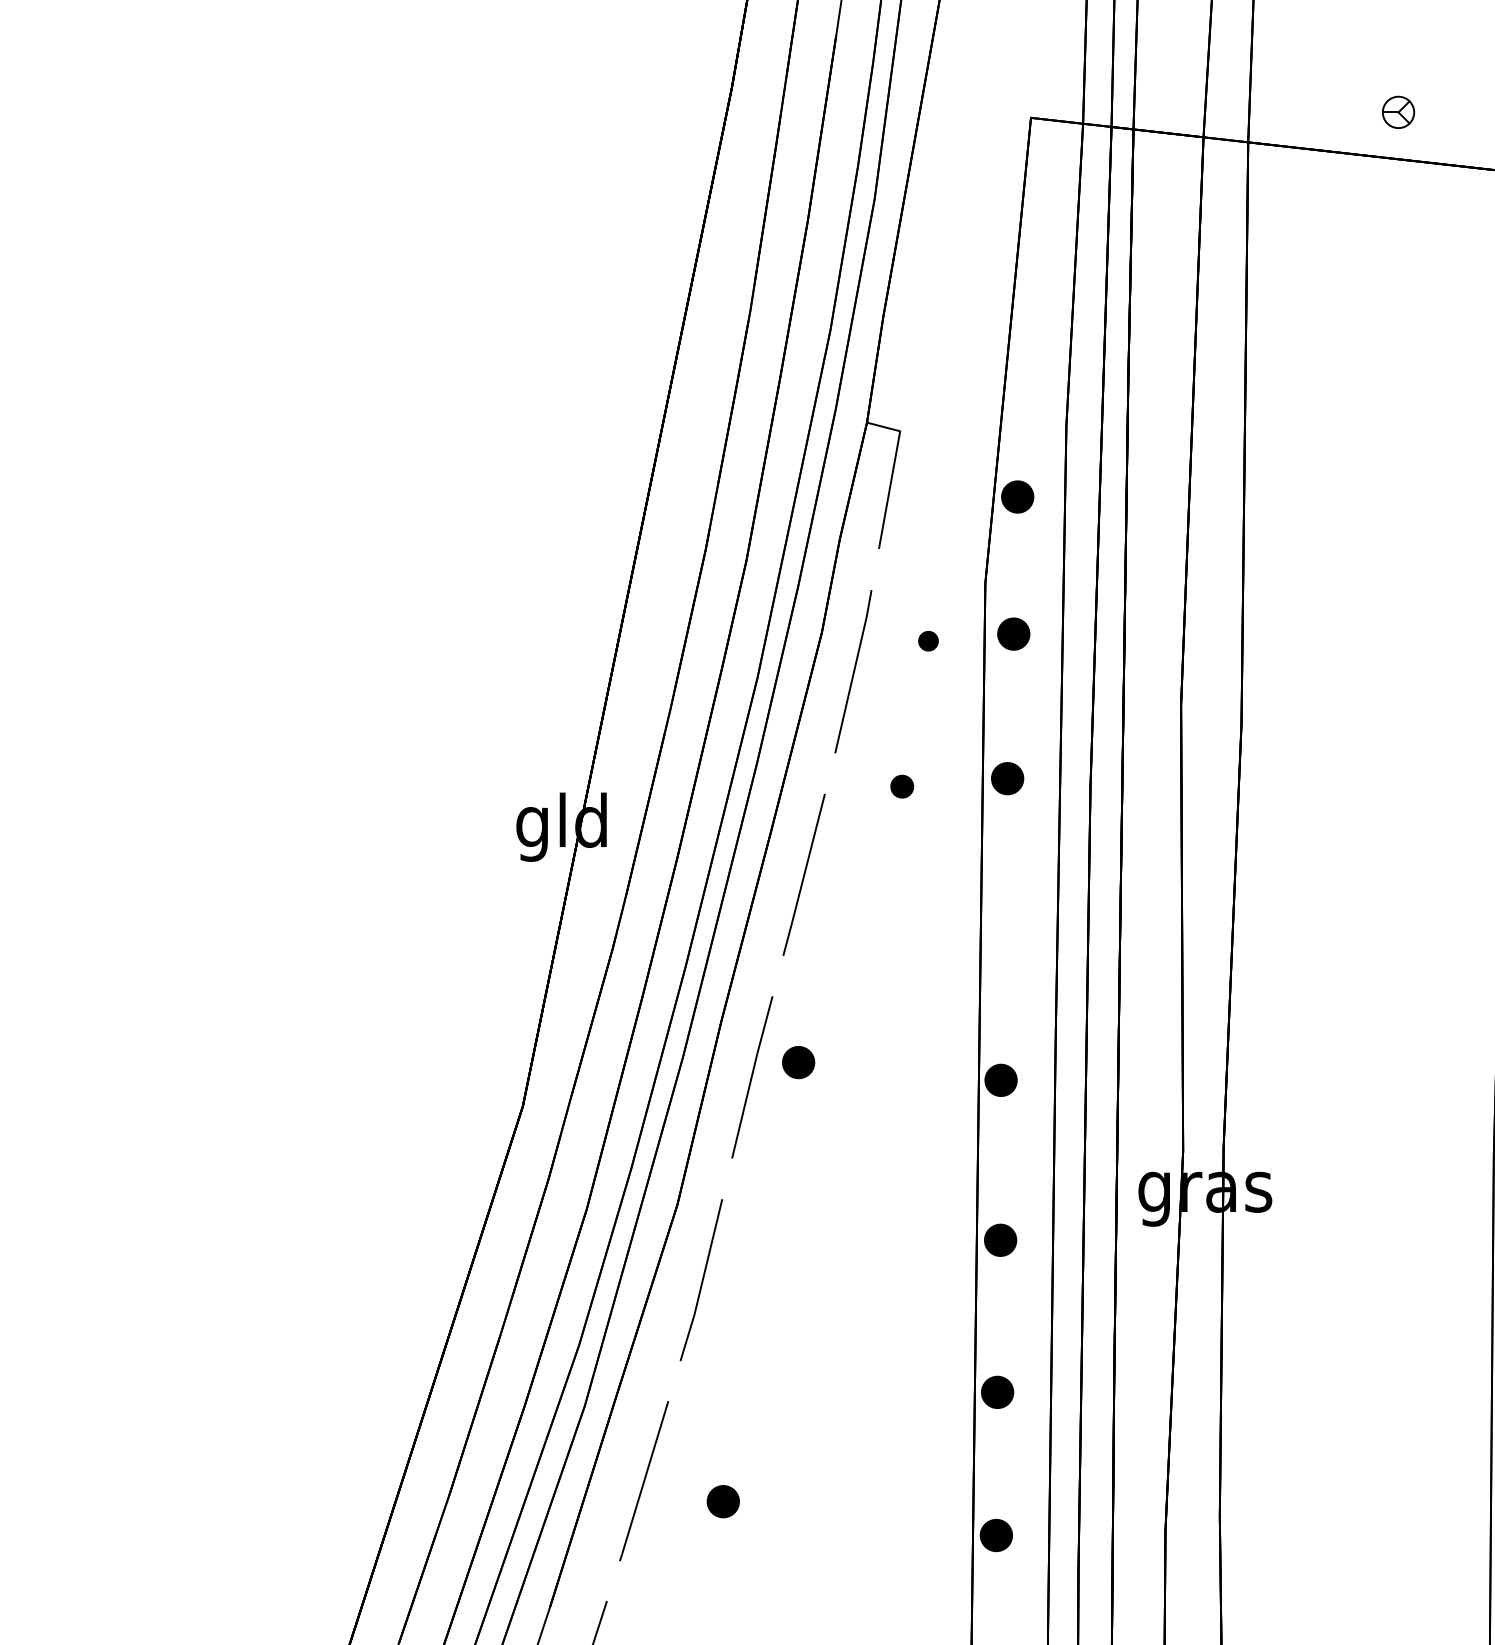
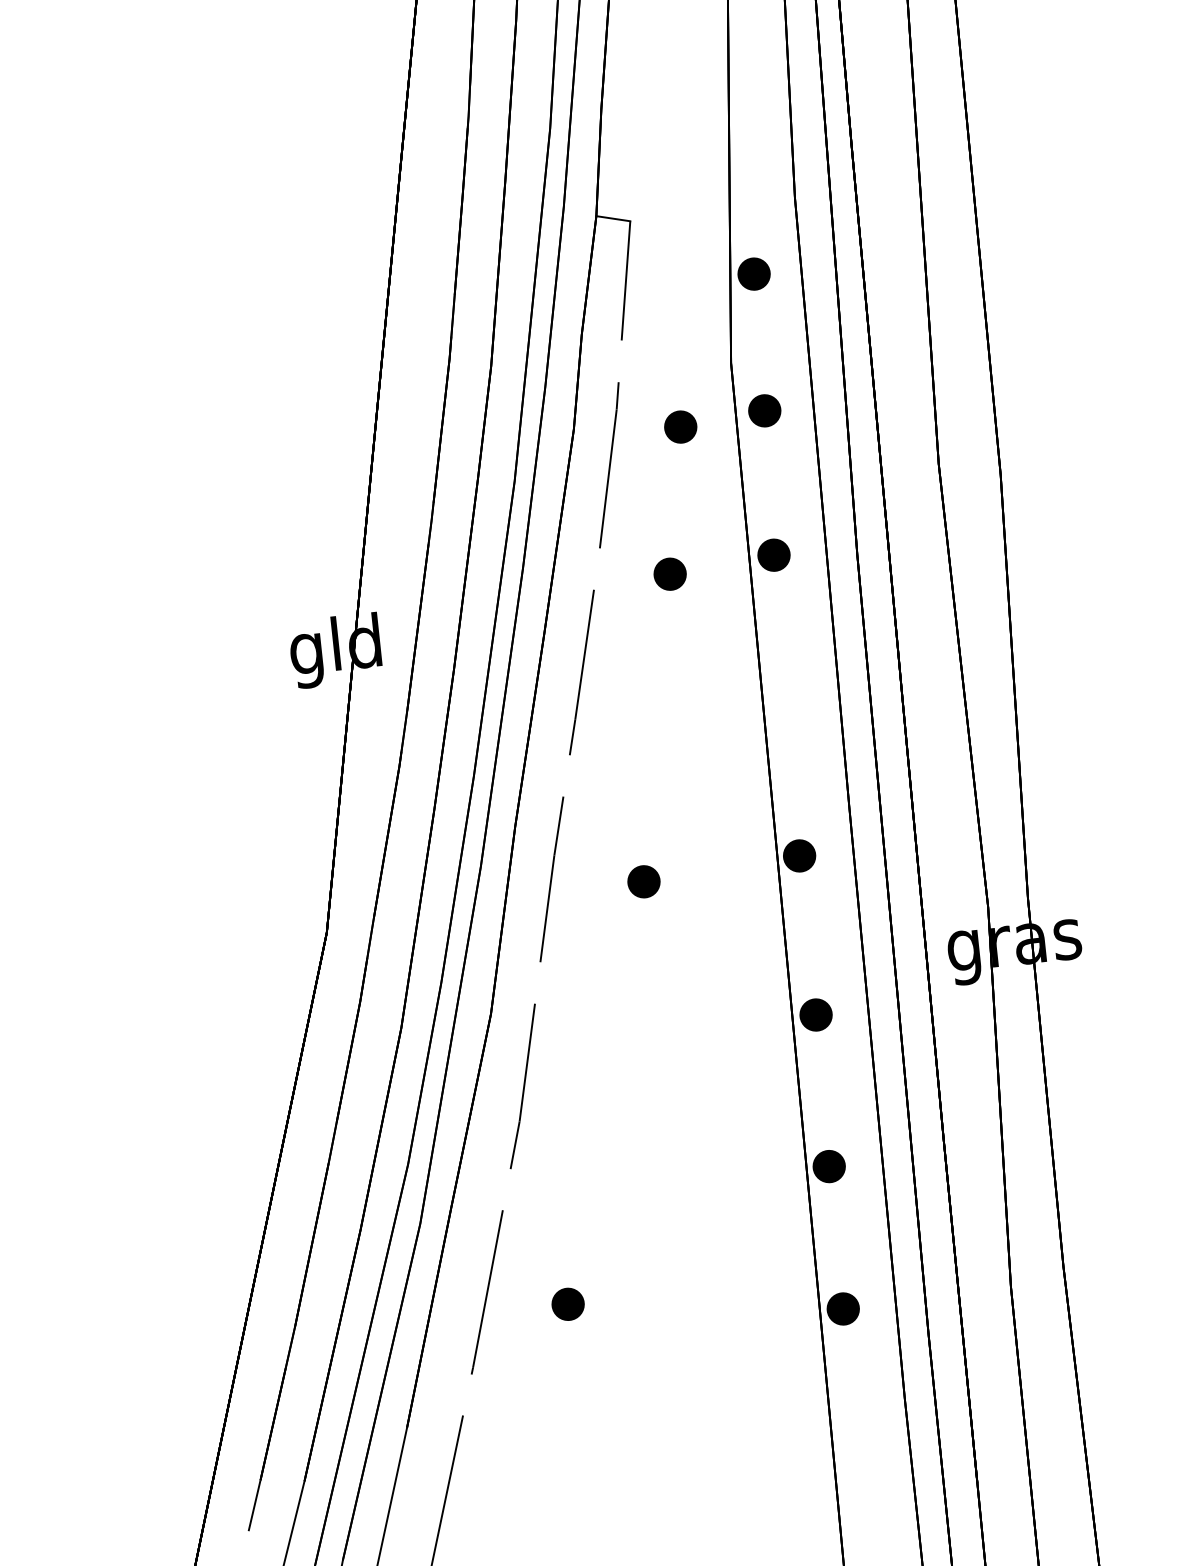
part: (928, 640) -> (680, 426), size x1.67
part: (901, 786) -> (669, 574), size x1.43
part: (798, 1062) -> (643, 881), moved

